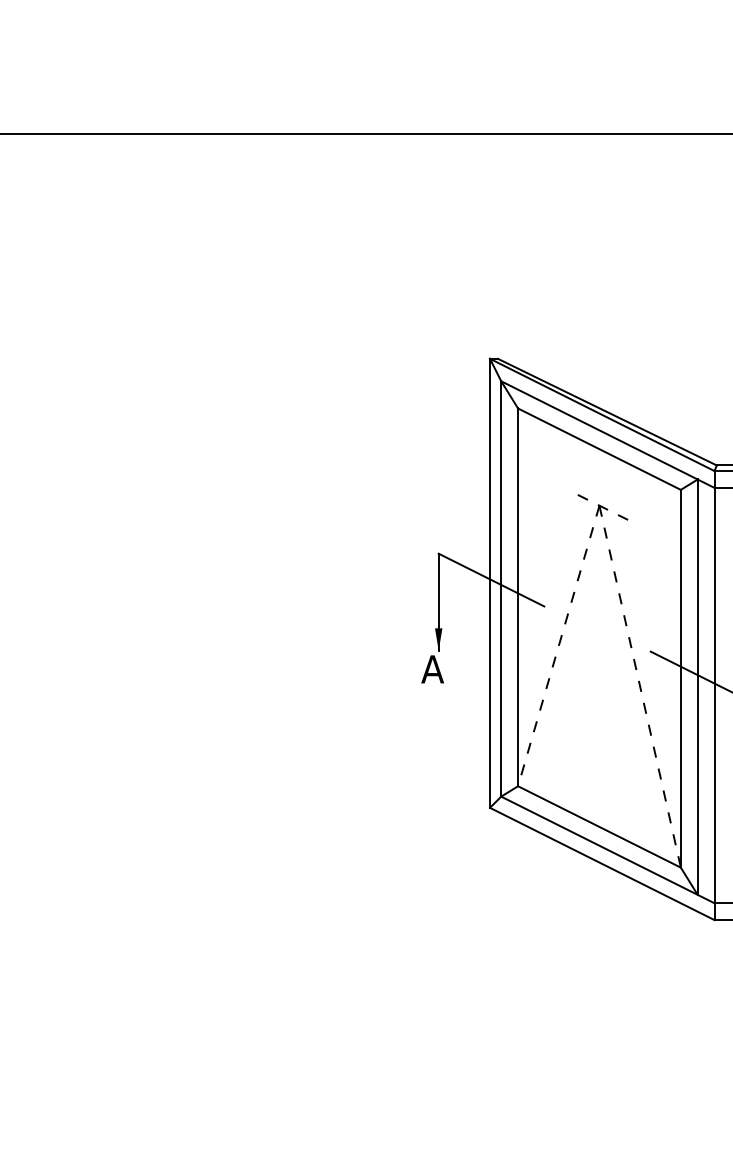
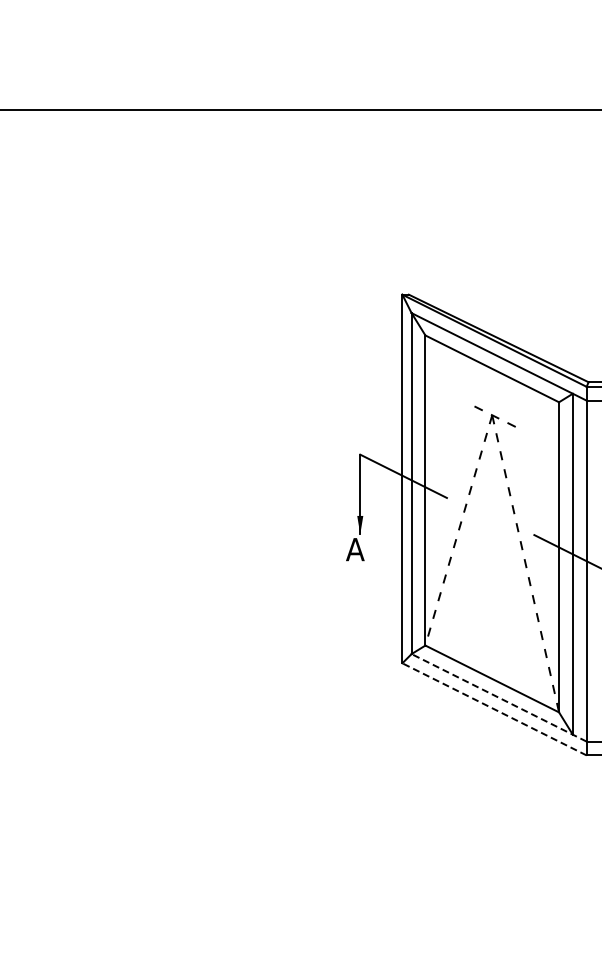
line: (608, 849) -> (499, 697), solid -> dashed
line: (602, 864) -> (494, 709), solid -> dashed

